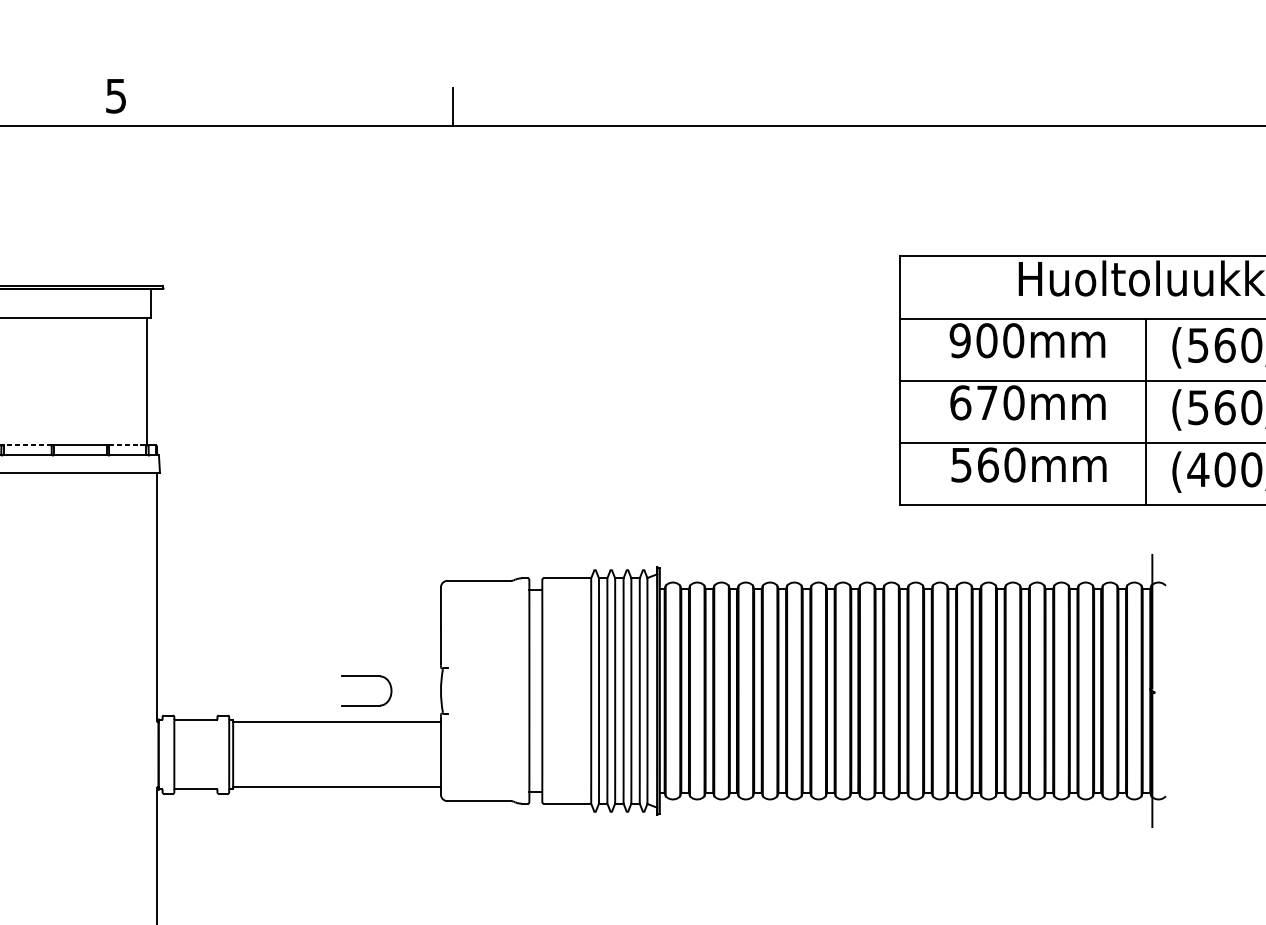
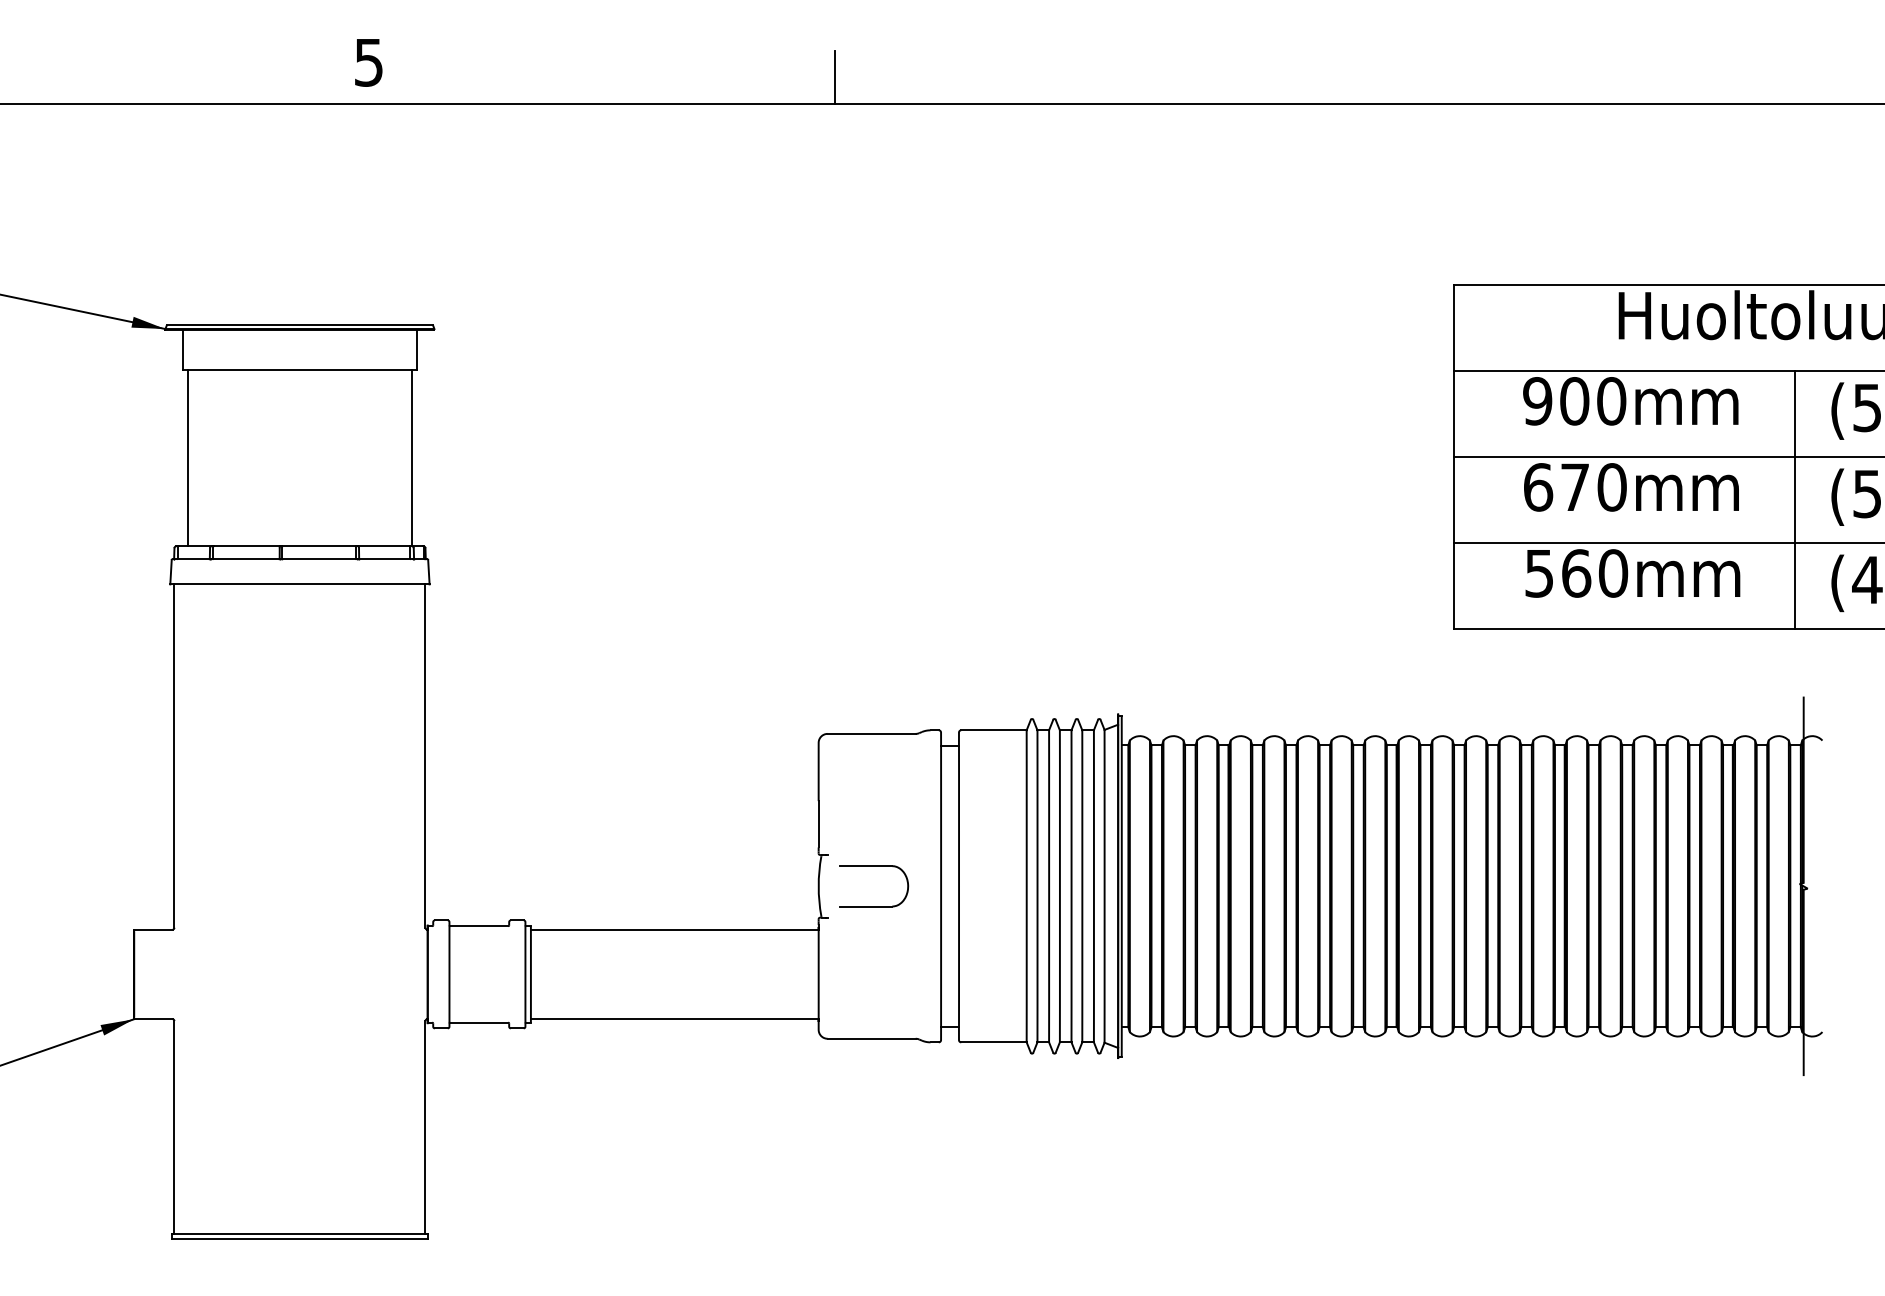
line: (27, 445) -> (246, 546), dashed -> solid
line: (126, 445) -> (383, 546), dashed -> solid
part: (367, 676) -> (874, 866), moved

